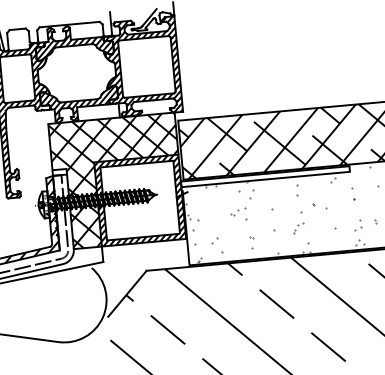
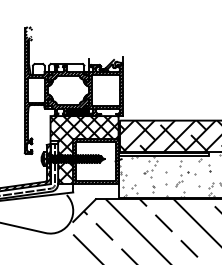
hatch: (97, 110) -> (77, 111), added

